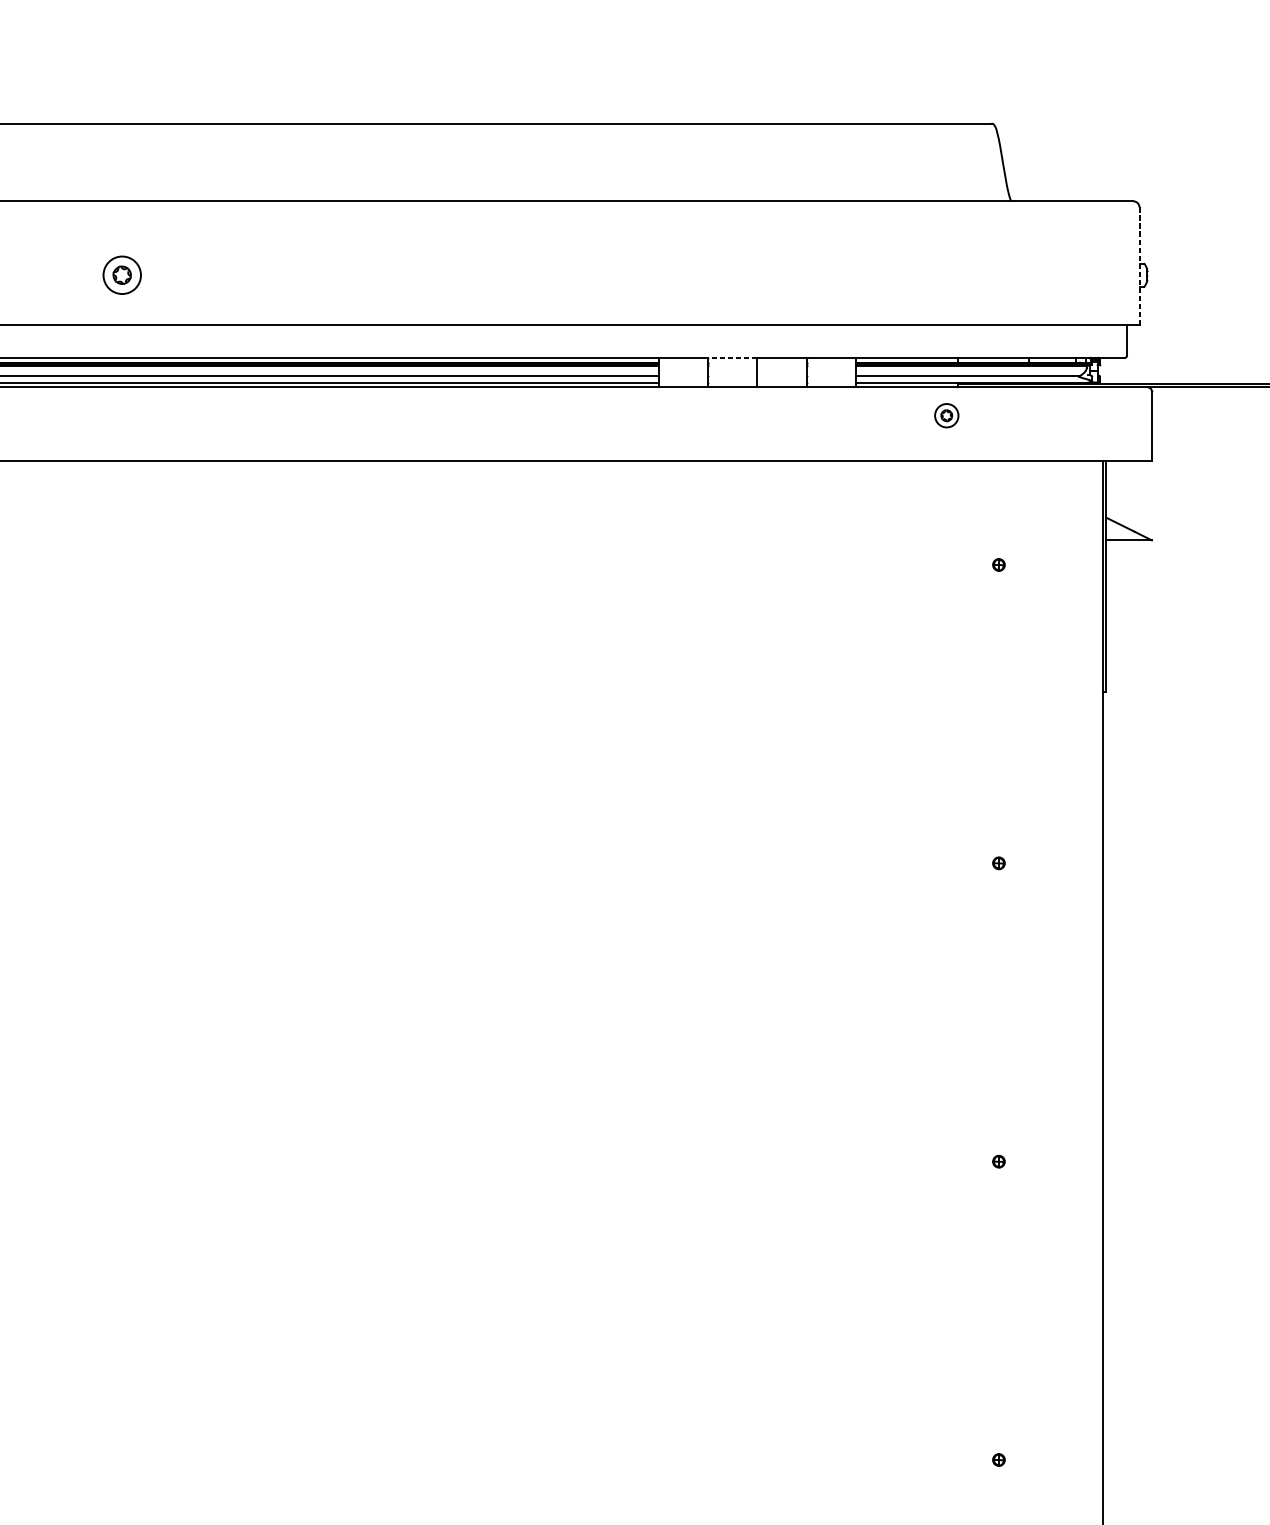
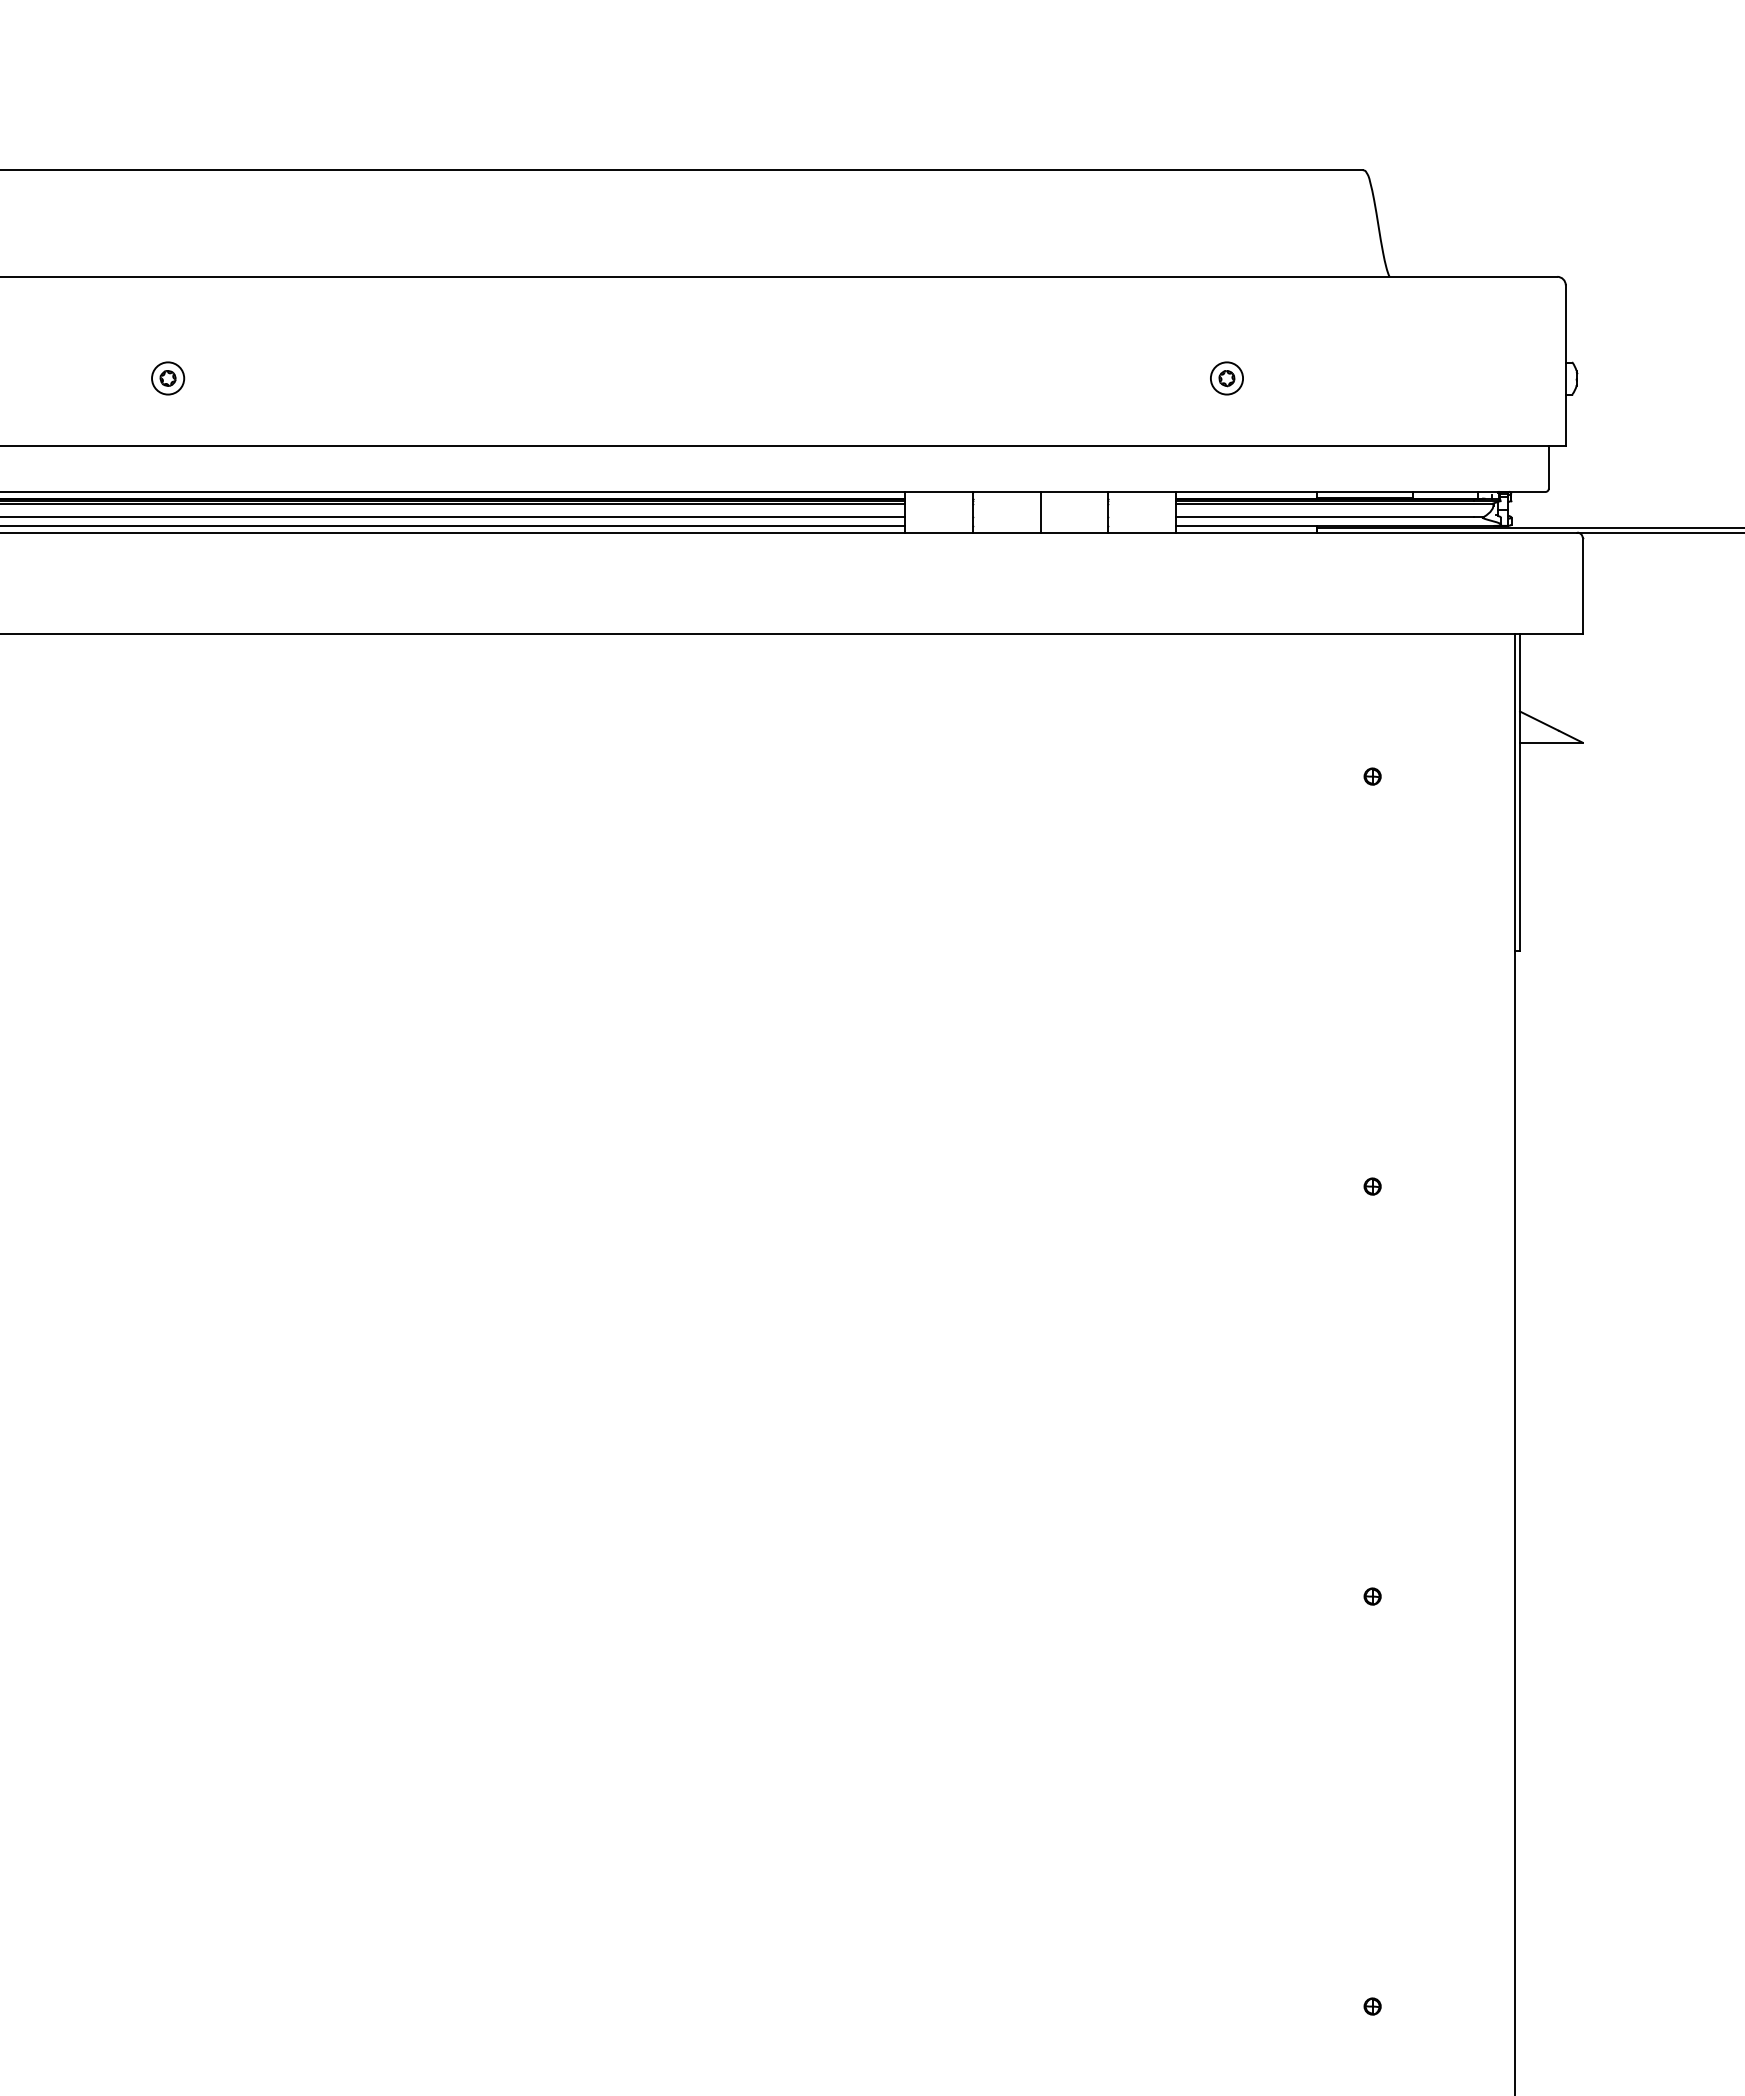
line: (1139, 266) -> (1565, 366), dashed -> solid
part: (122, 275) -> (168, 378), size x0.62
line: (732, 357) -> (1006, 491), dashed -> solid
part: (946, 415) -> (1226, 378), moved

